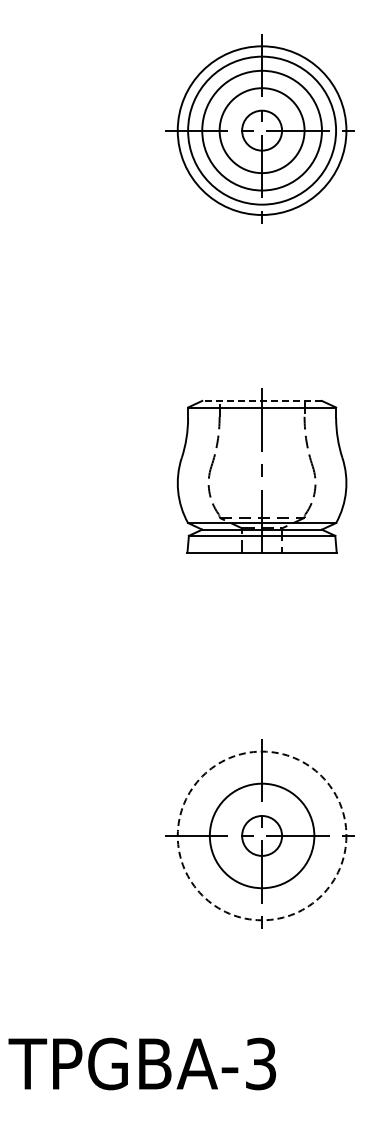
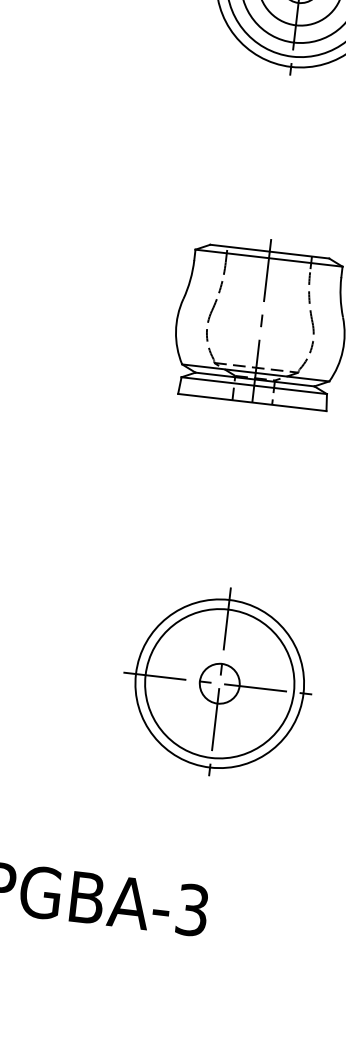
line: (262, 400) -> (270, 251), dashed -> solid
circle: (261, 835) -> (219, 683), dashed -> solid
circle: (261, 835) -> (219, 683), size x1.43

